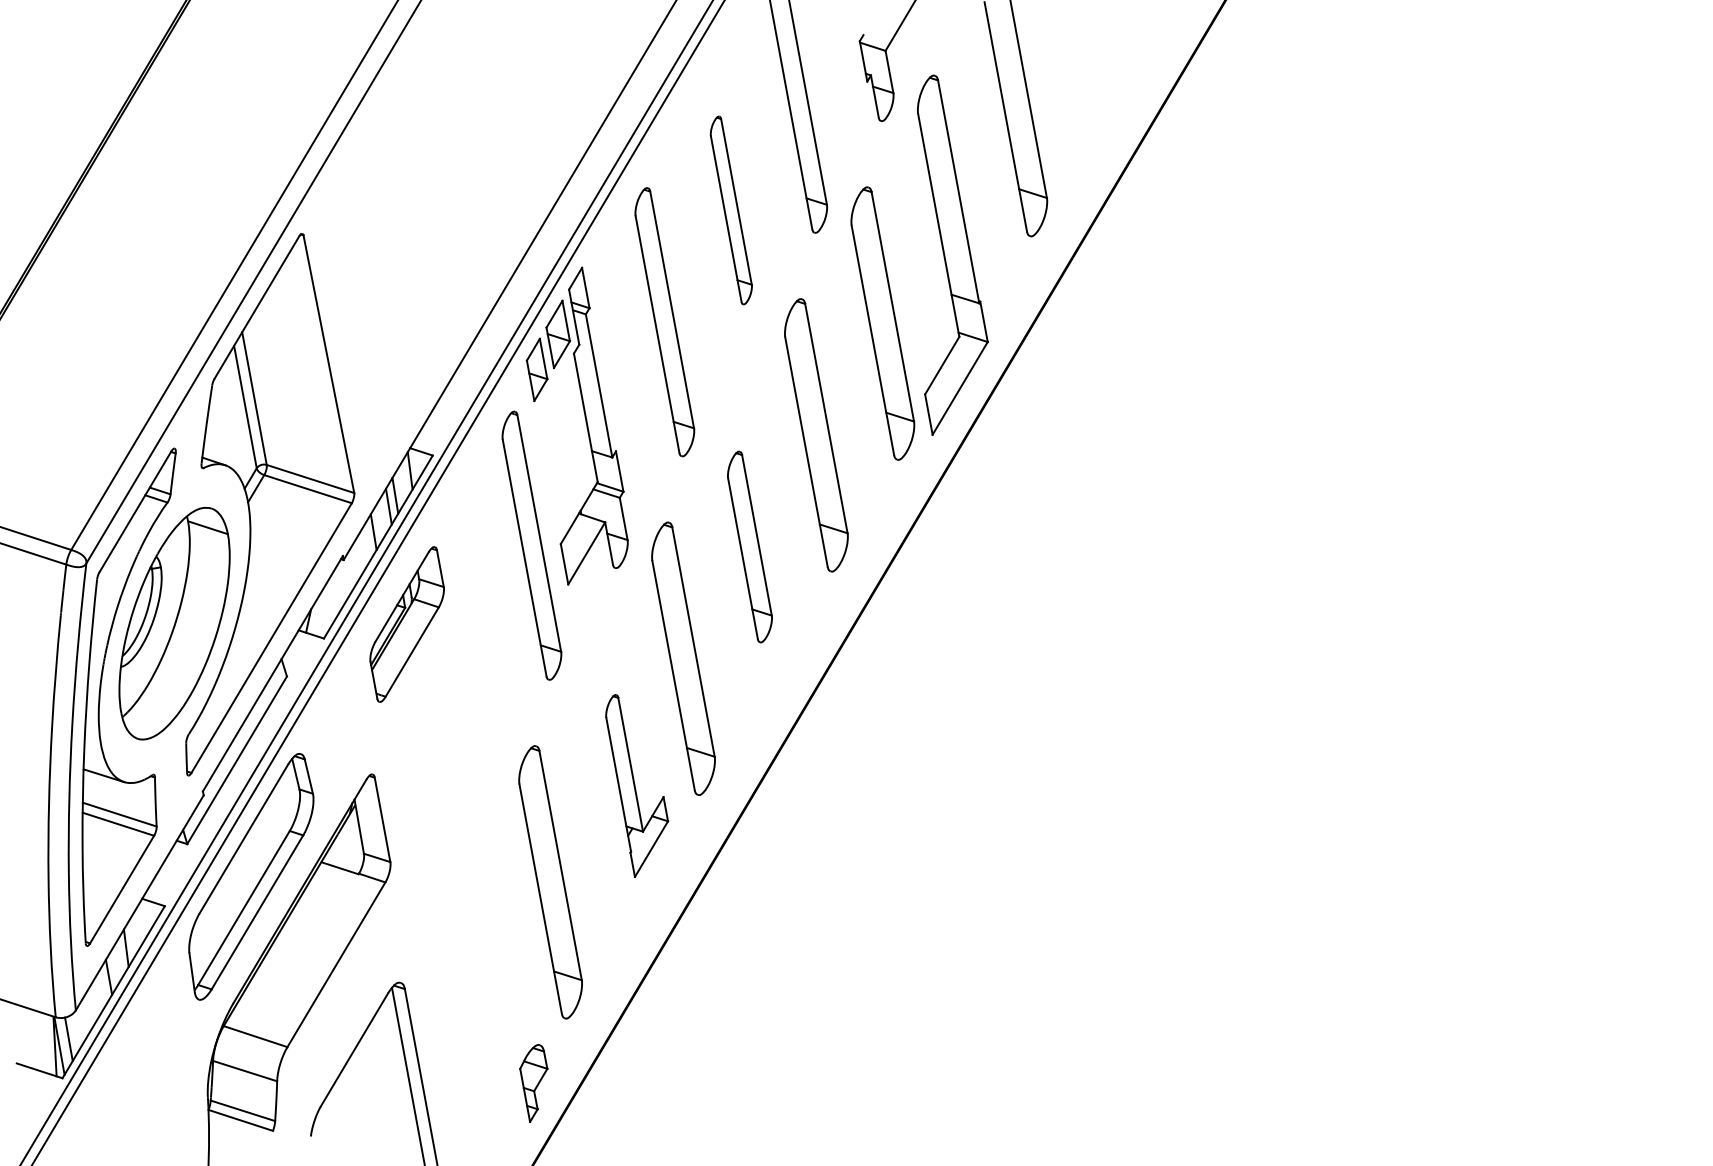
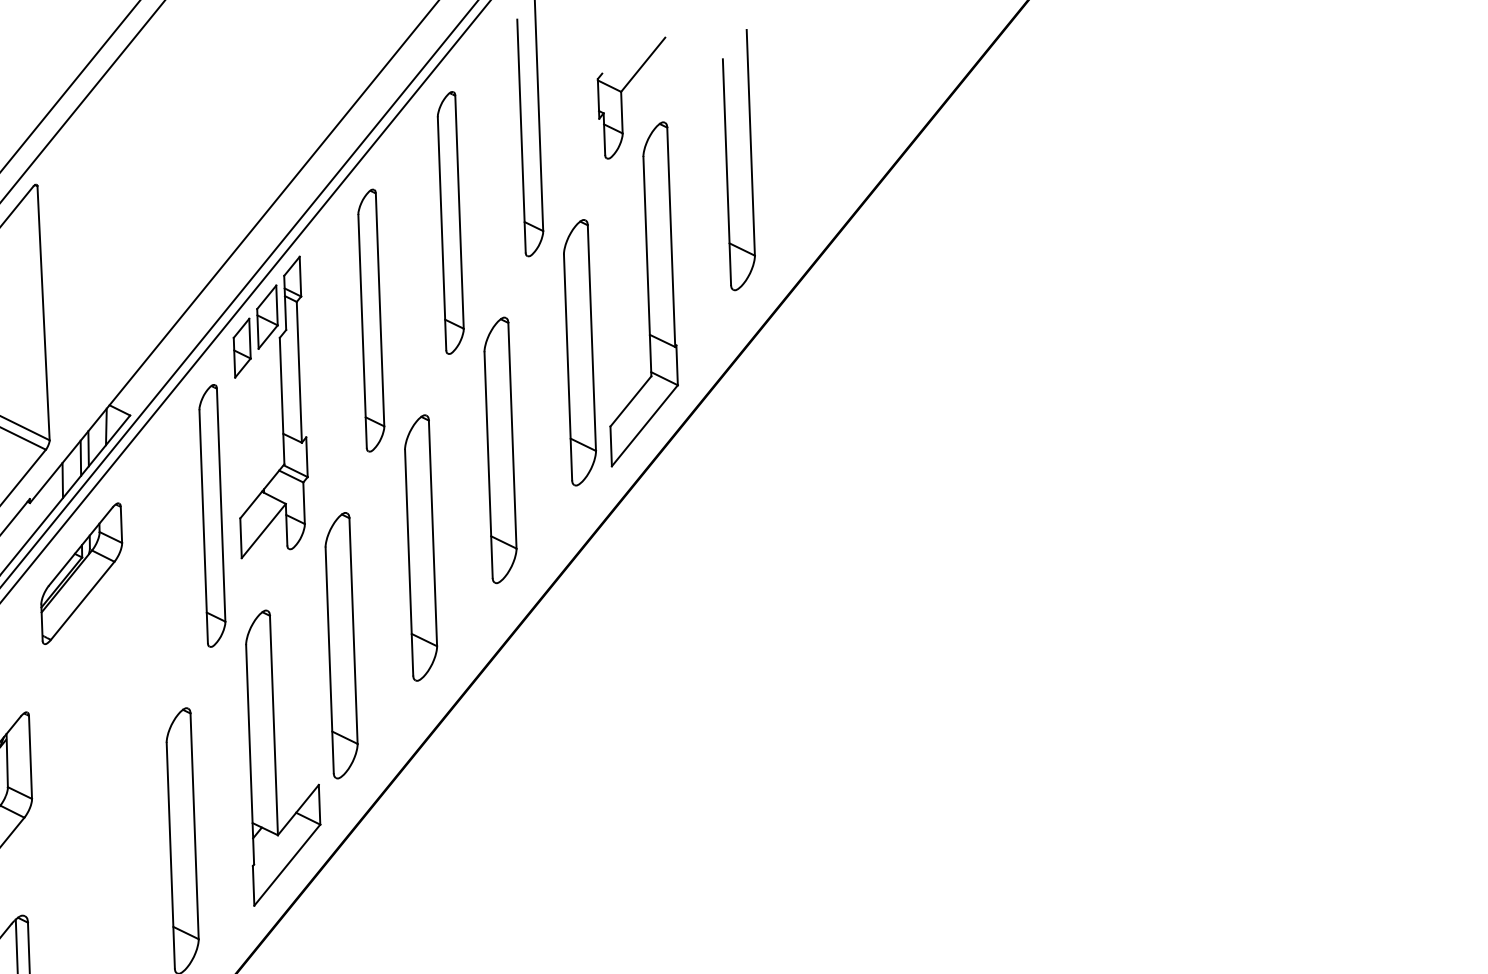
part: (731, 210) -> (450, 223), size x1.43
part: (749, 546) -> (420, 547), size x1.43
part: (636, 785) -> (278, 760), size x1.67

